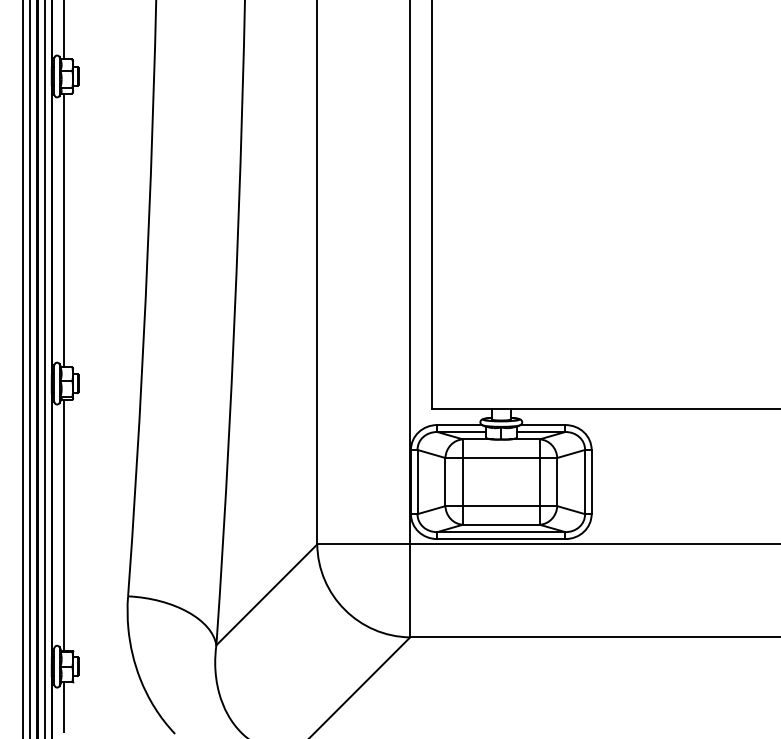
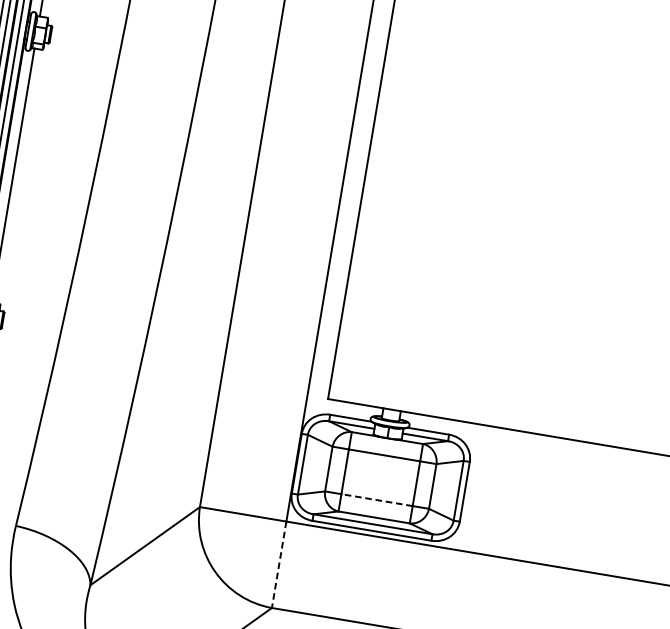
line: (500, 506) -> (376, 500), solid -> dashed
line: (410, 591) -> (279, 565), solid -> dashed

